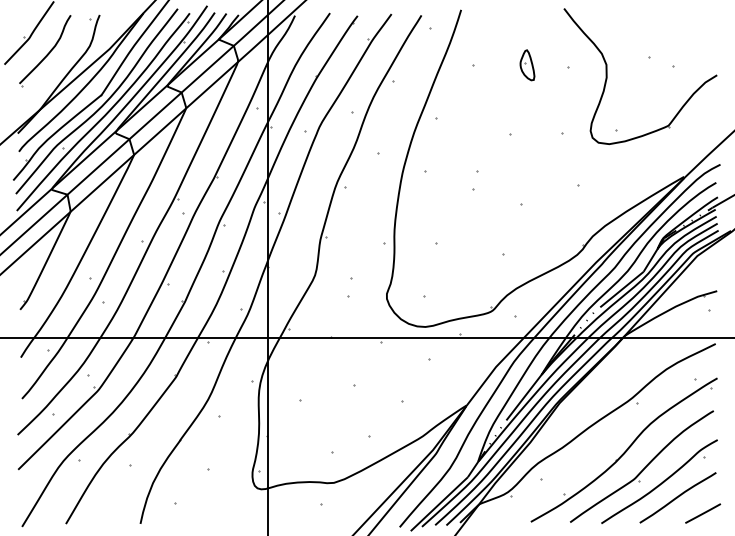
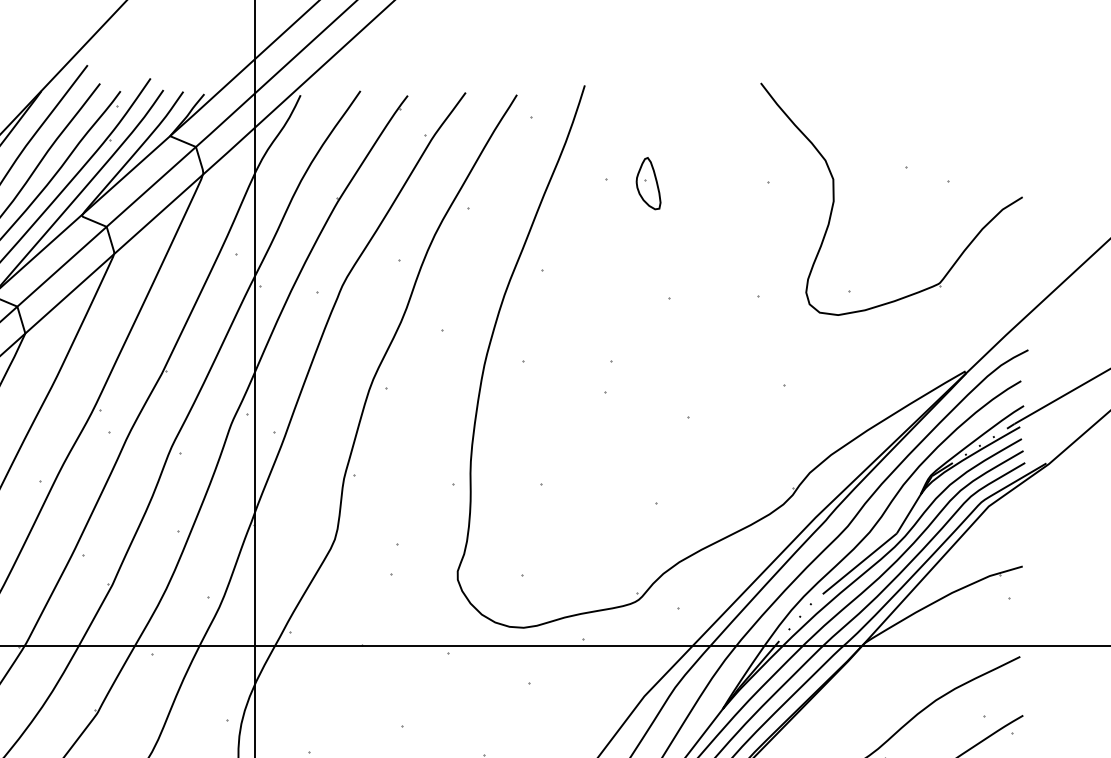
part: (527, 65) -> (648, 183), moved

